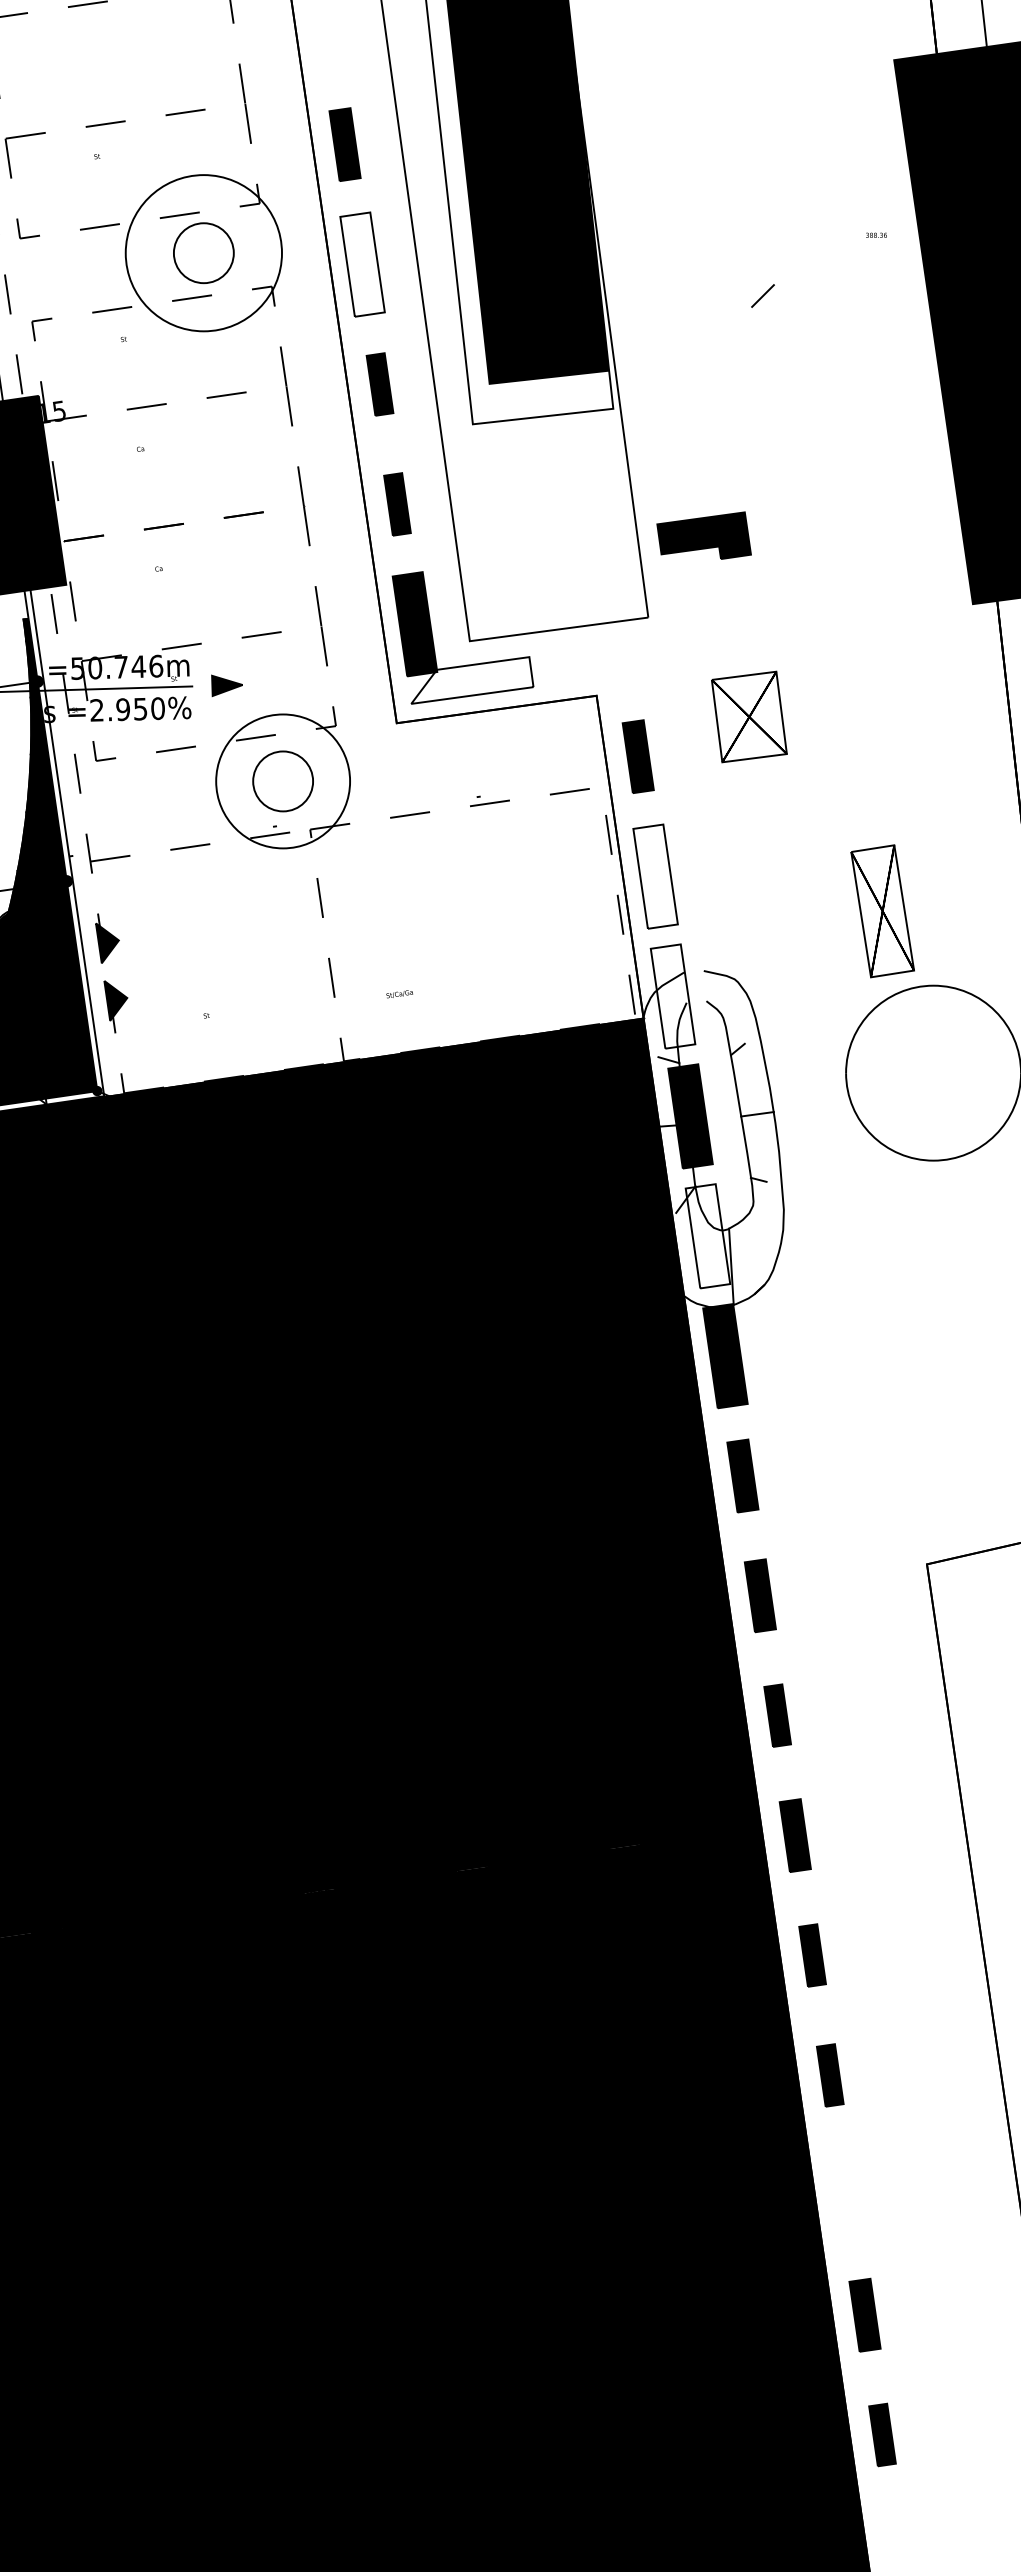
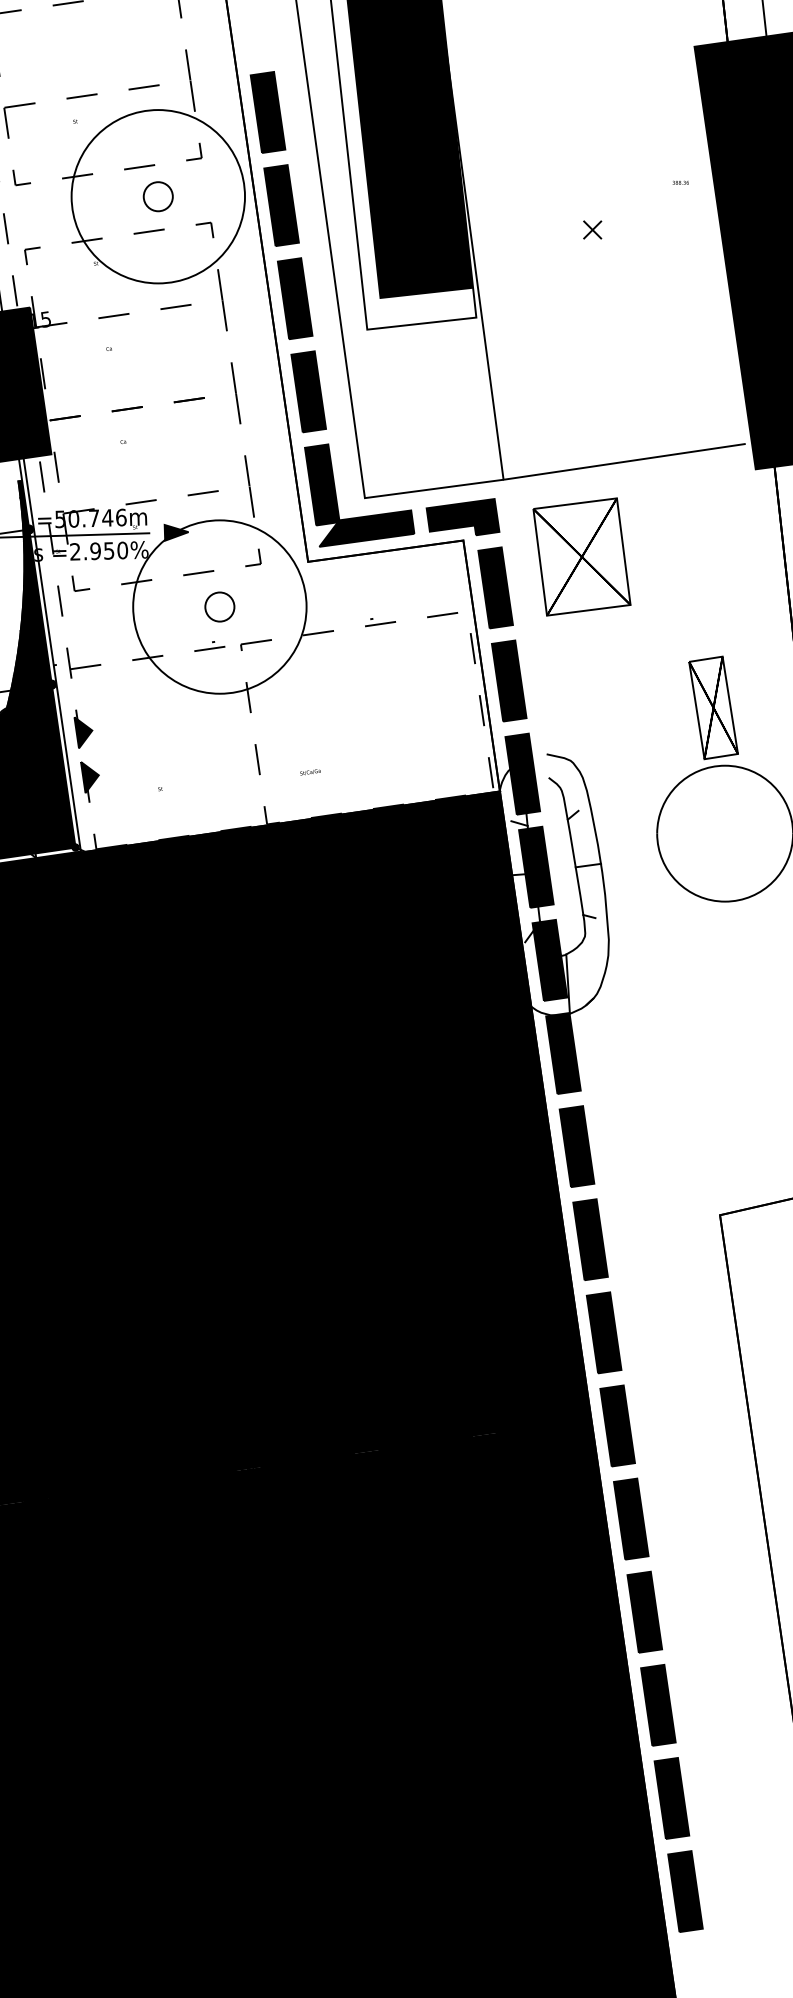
part: (344, 144) -> (267, 112), size x1.43
circle: (203, 252) -> (158, 196), size x0.62
circle: (203, 252) -> (158, 196), size x1.43
fill: (362, 264) -> (281, 205), added
line: (762, 295) -> (592, 229), added
part: (379, 384) -> (294, 298), size x1.67
part: (397, 504) -> (308, 391), size x1.67
part: (703, 535) -> (462, 516), moved
line: (803, 594) -> (624, 461), added
fill: (472, 680) -> (366, 528), added
part: (749, 716) -> (582, 556), size x1.67
part: (638, 756) -> (495, 587), size x1.43
circle: (282, 781) -> (219, 607), size x0.62
circle: (282, 781) -> (219, 607), size x1.67
fill: (655, 876) -> (509, 680), added
part: (882, 911) -> (713, 708), moved
fill: (672, 996) -> (522, 774), added
fill: (707, 1236) -> (549, 960), added
part: (742, 1475) -> (576, 1146), size x1.43
part: (760, 1595) -> (590, 1239), size x1.43
part: (777, 1715) -> (603, 1332), size x1.67
part: (795, 1835) -> (617, 1425), size x1.43
part: (812, 1955) -> (631, 1519), size x1.67
part: (830, 2075) -> (645, 1612), size x1.67
part: (847, 2195) -> (658, 1705), added
part: (864, 2315) -> (671, 1798), size x1.43
part: (882, 2434) -> (685, 1891), size x1.67

